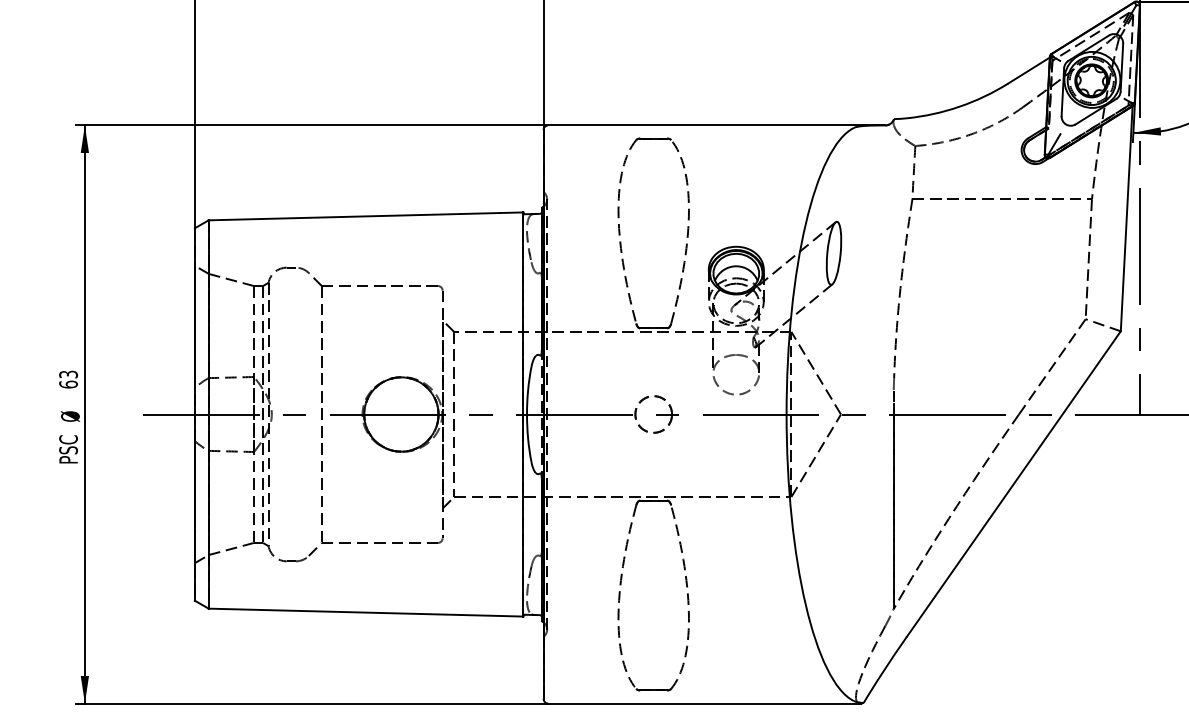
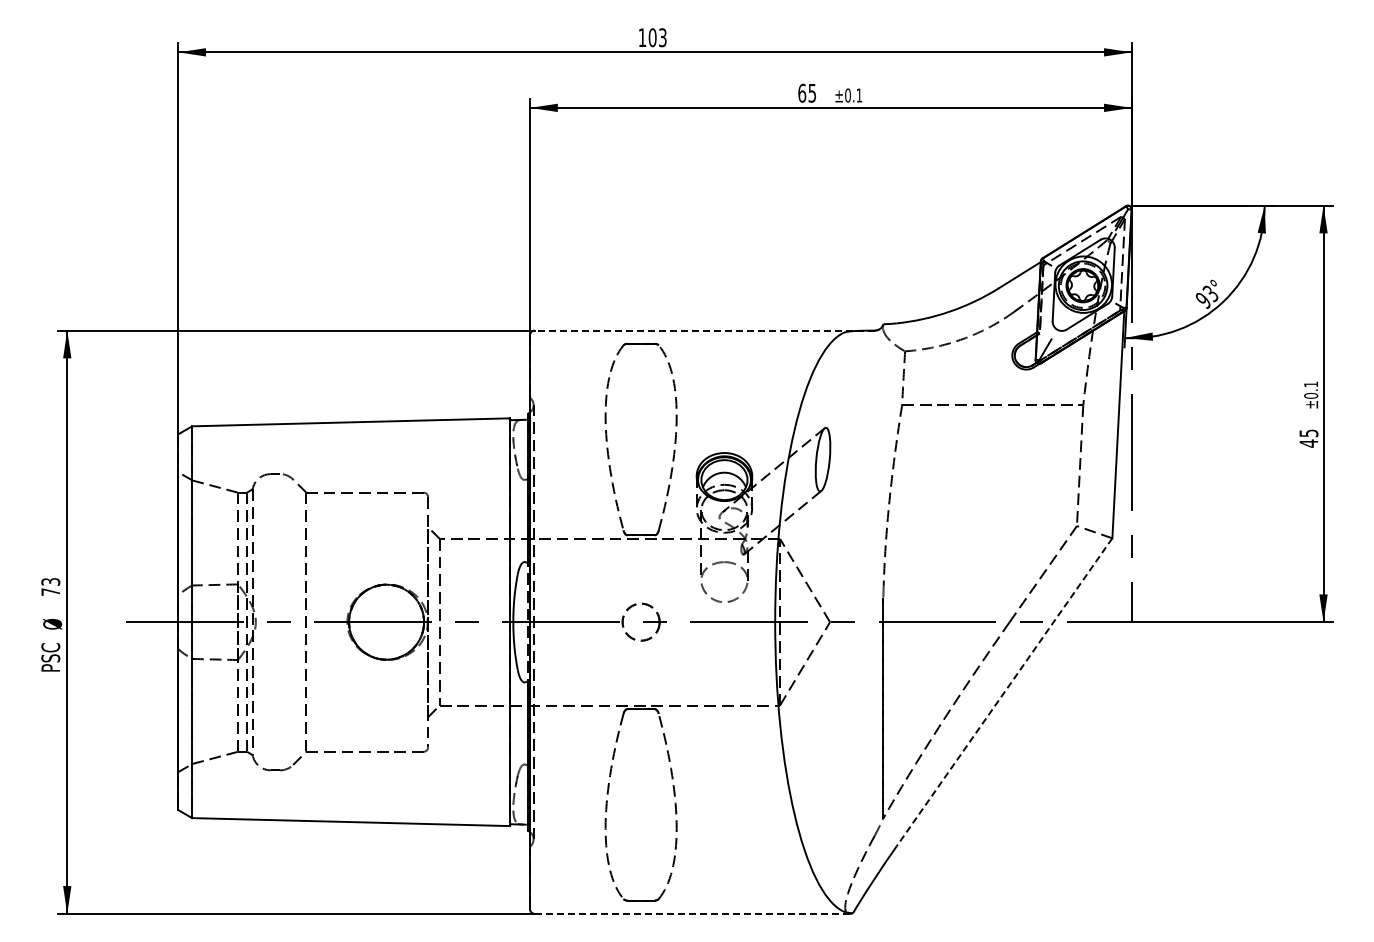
line: (716, 125) -> (704, 330), solid -> dashed
text: (68, 384) -> (50, 591), 63 -> 73
line: (1013, 484) -> (1004, 692), solid -> dashed
line: (704, 703) -> (692, 913), solid -> dashed

